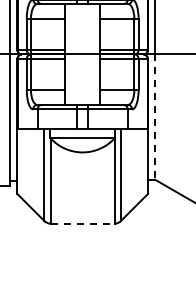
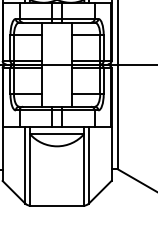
line: (155, 117) -> (117, 117), dashed -> solid
line: (82, 223) -> (56, 205), dashed -> solid

